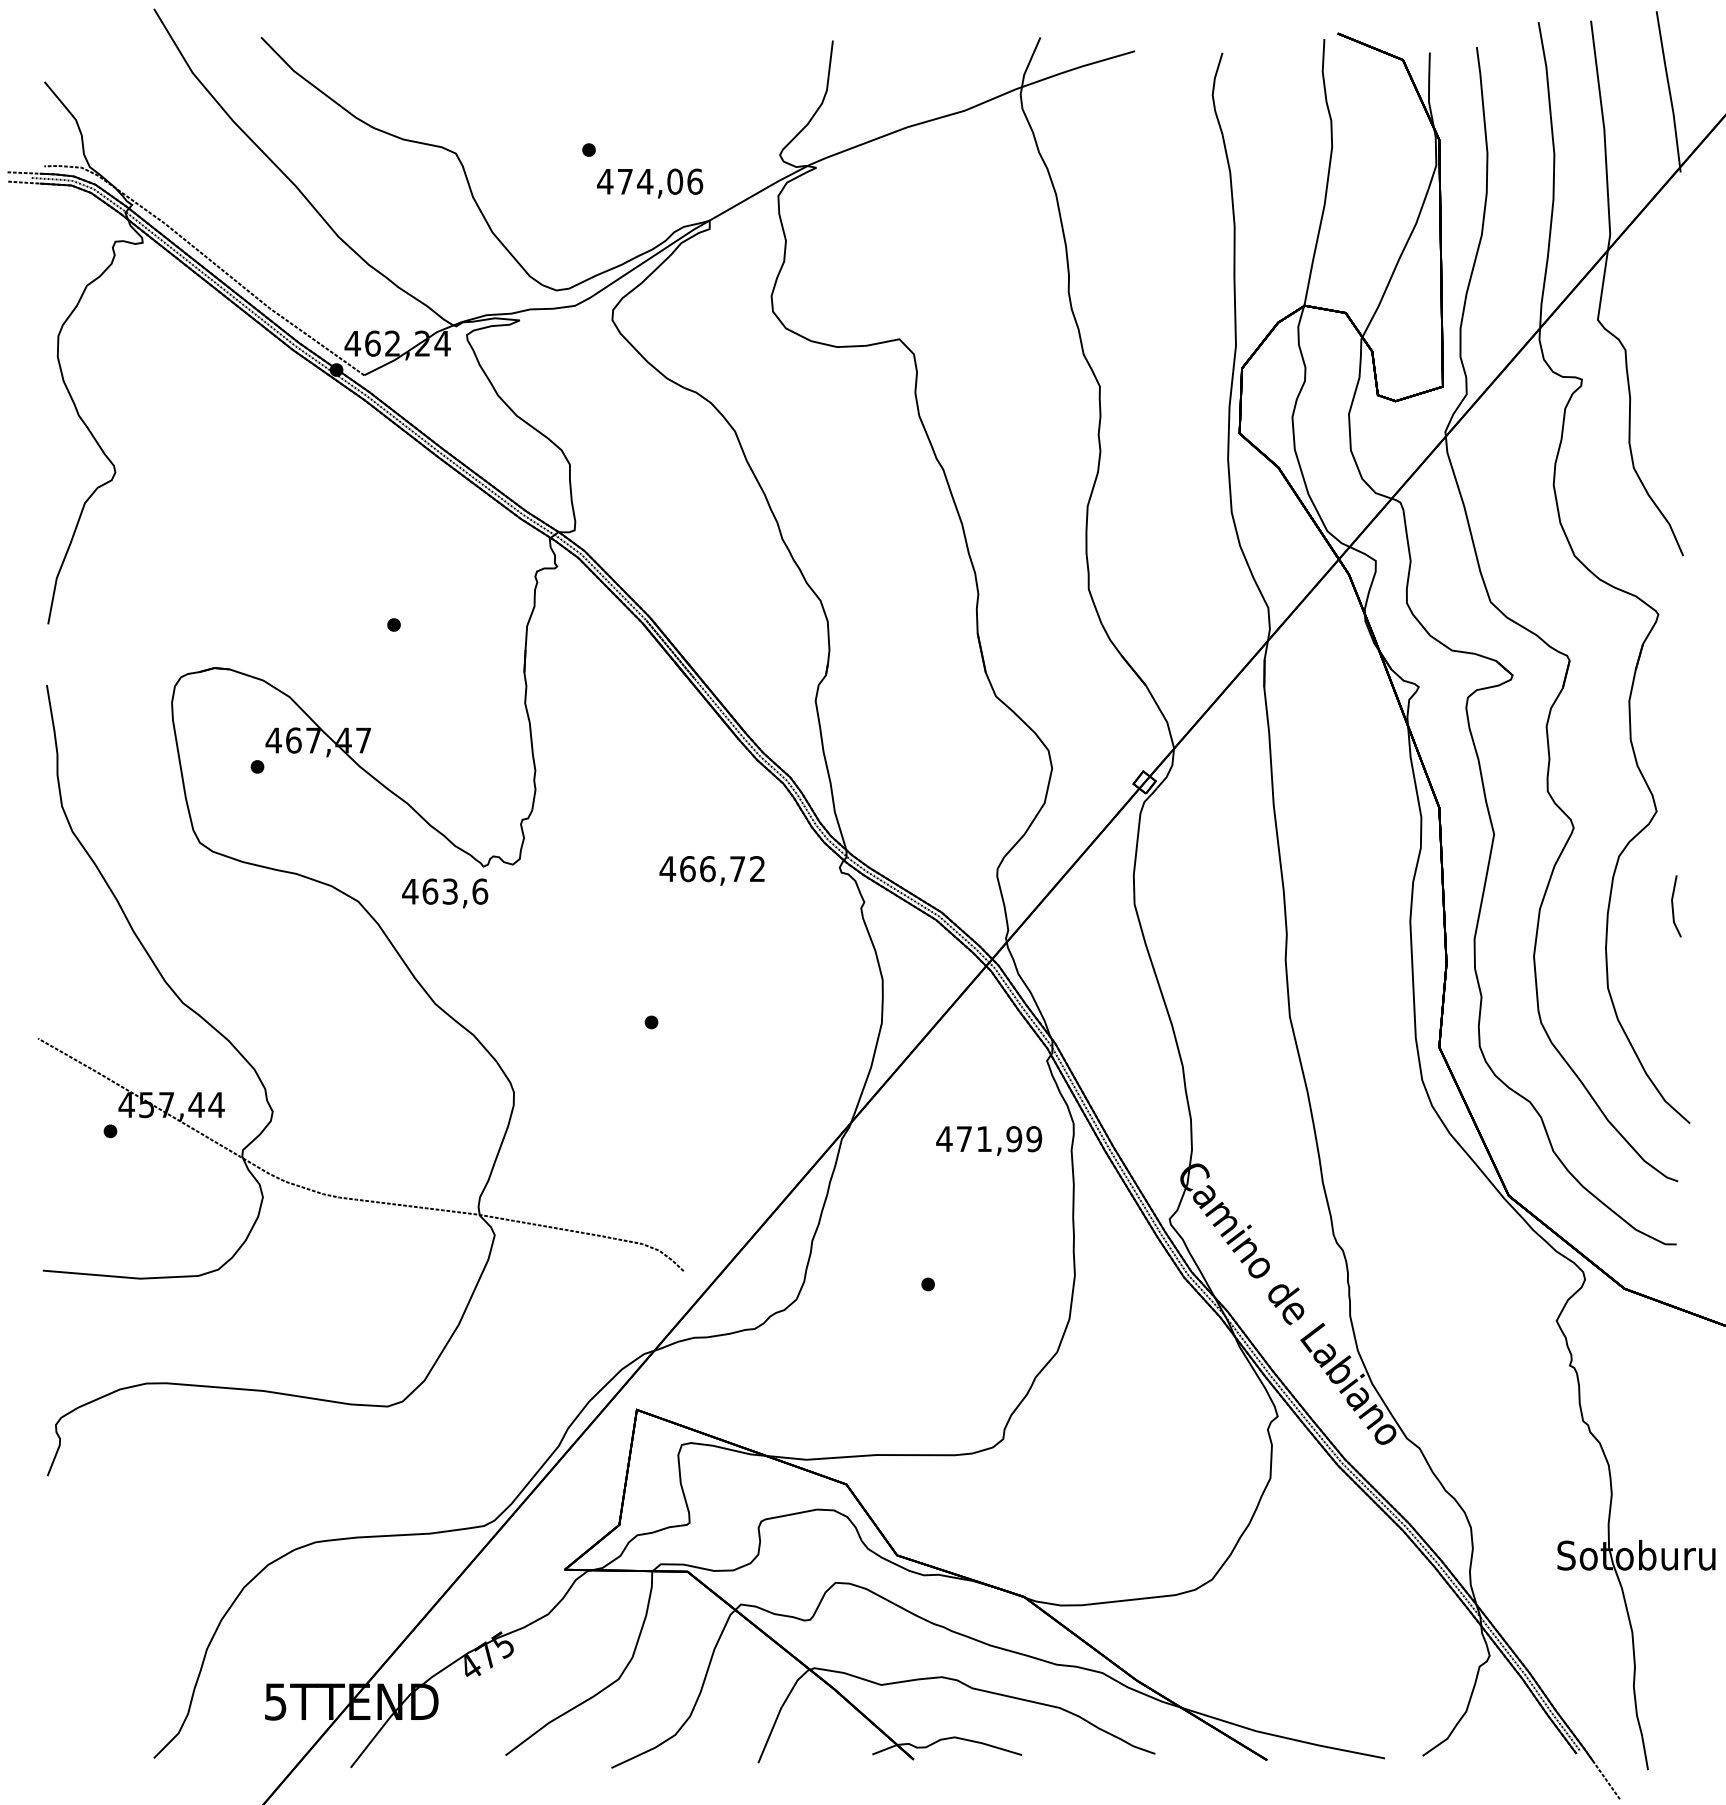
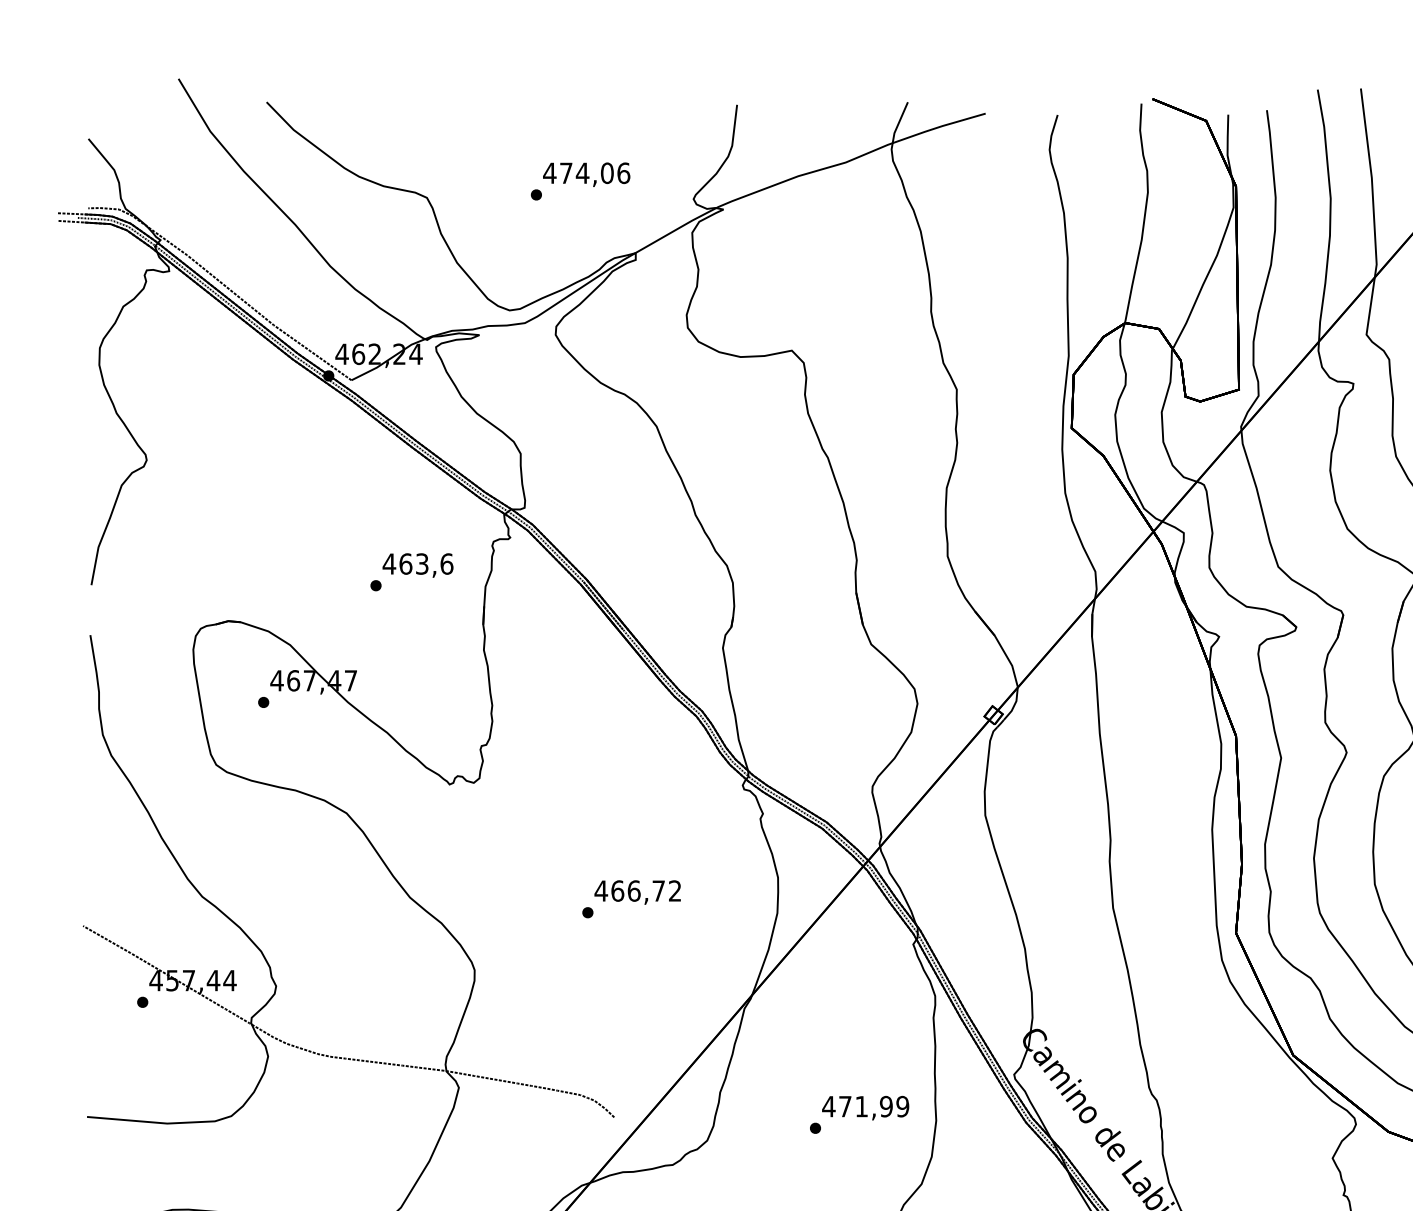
text: (650, 183) -> (587, 174), moved
text: (711, 870) -> (637, 892), moved
text: (445, 893) -> (418, 565), moved
text: (989, 1140) -> (865, 1107), moved

